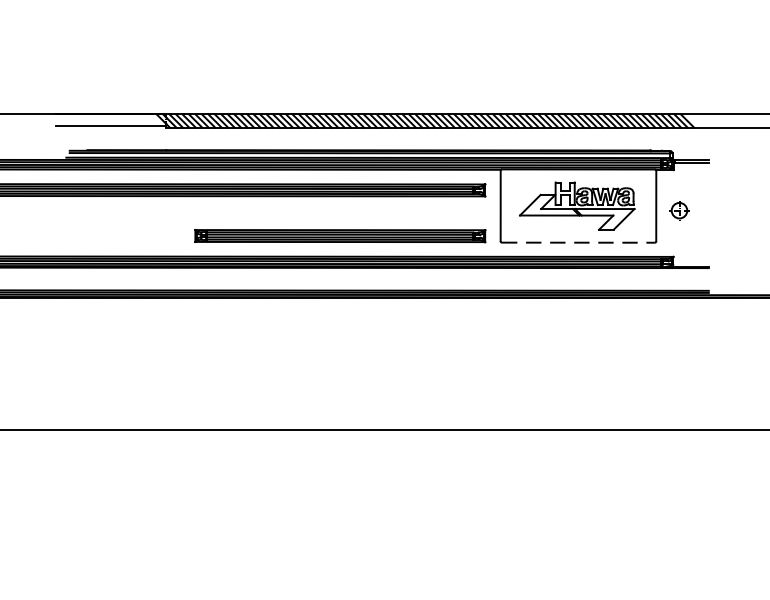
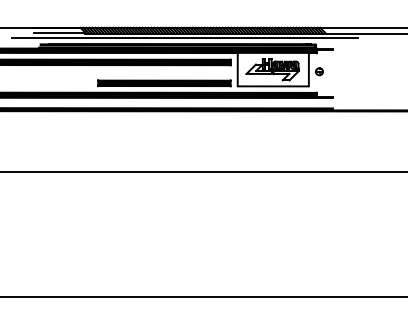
line: (384, 137) -> (184, 38), added
line: (578, 242) -> (273, 86), dashed -> solid

